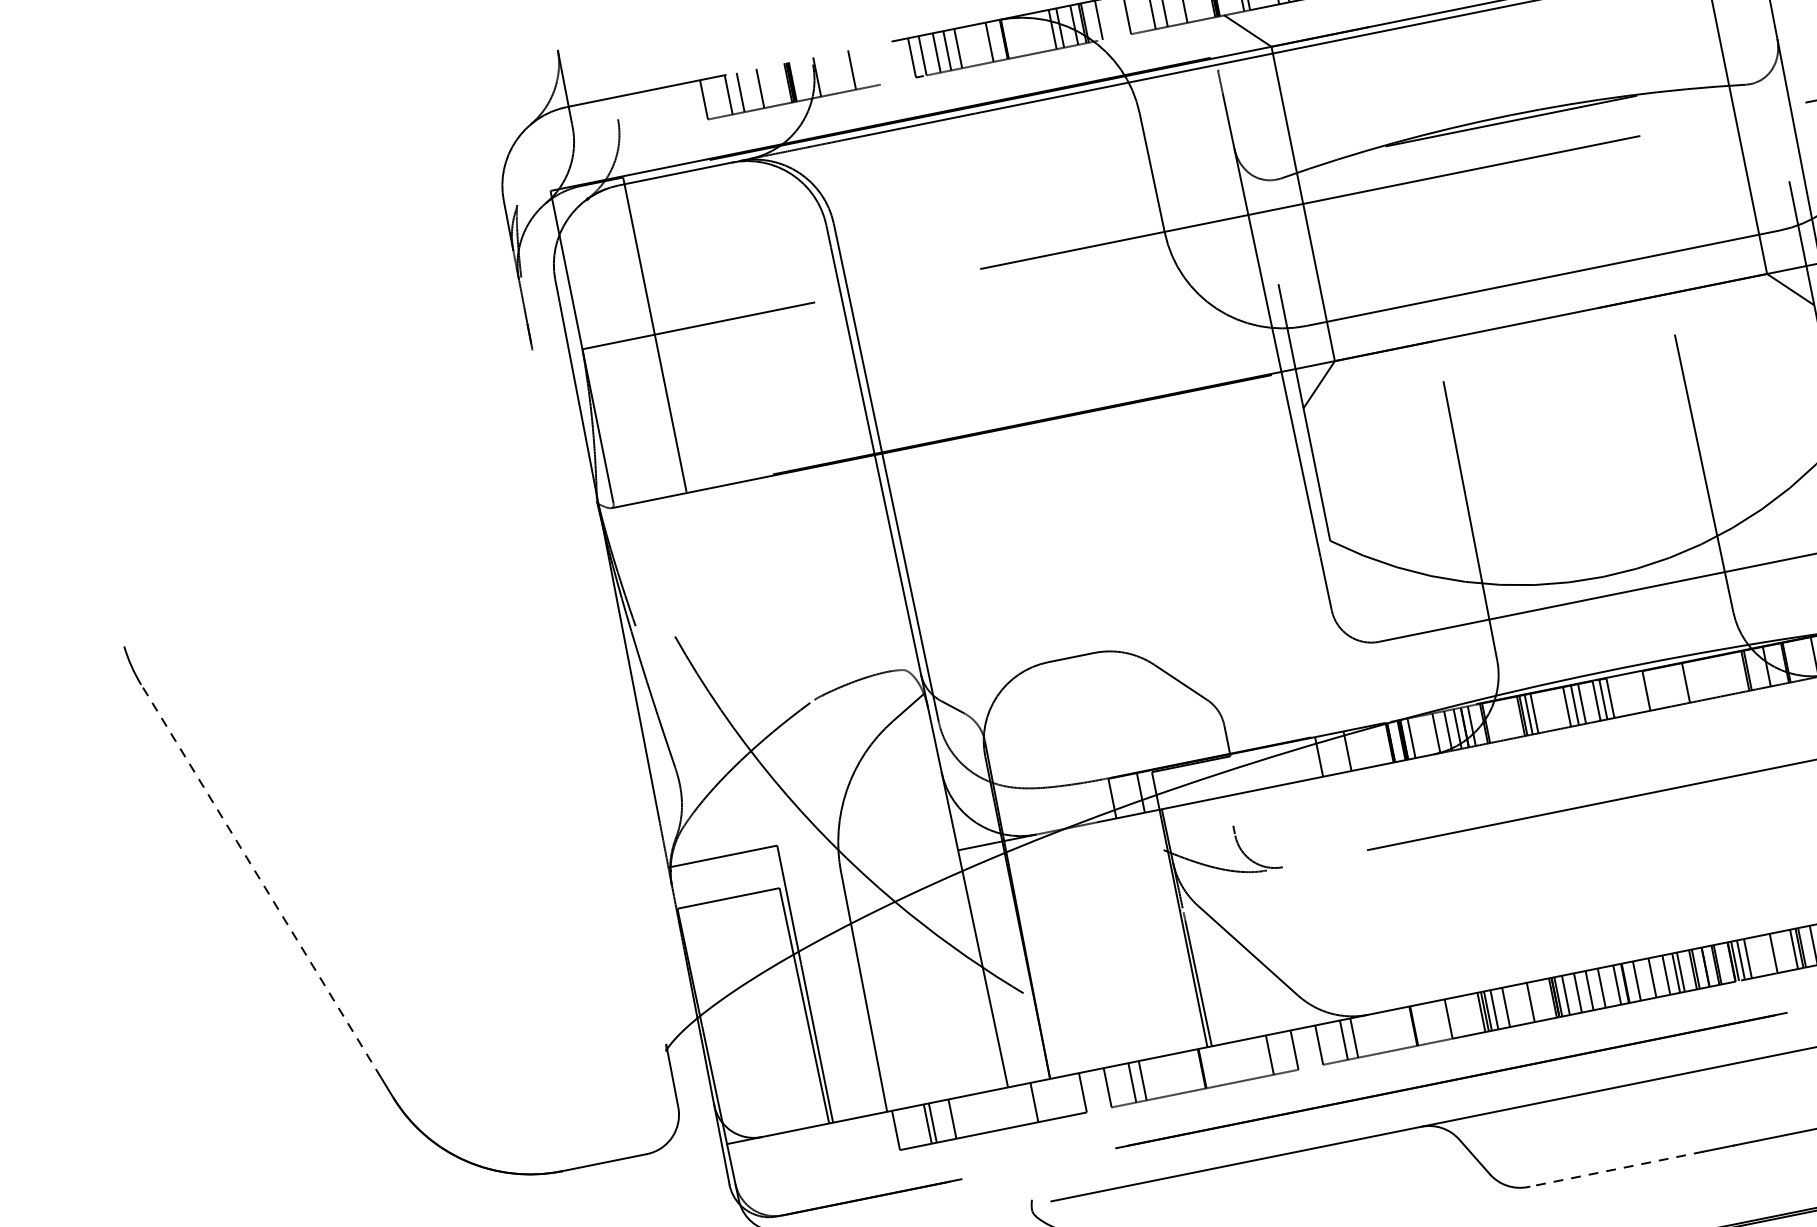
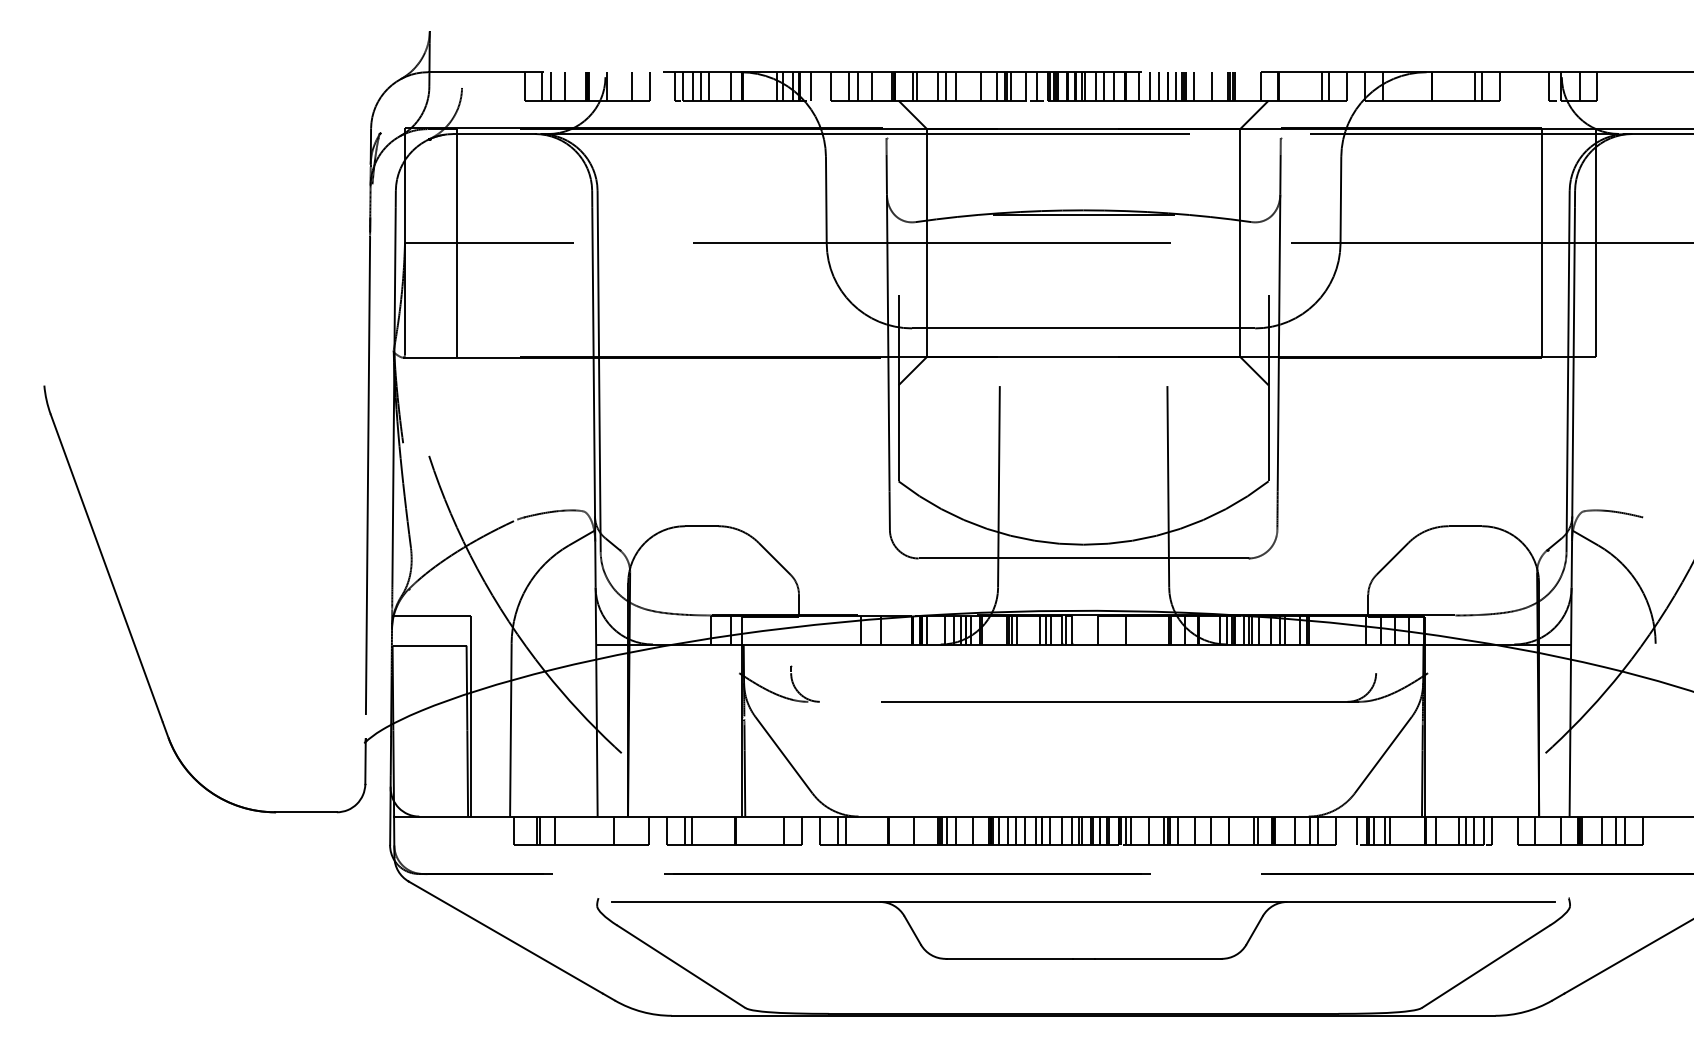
line: (876, 65) -> (649, 86), added
line: (598, 697) -> (367, 487), added
line: (260, 880) -> (106, 567), dashed -> solid
line: (1616, 1168) -> (1009, 958), dashed -> solid

